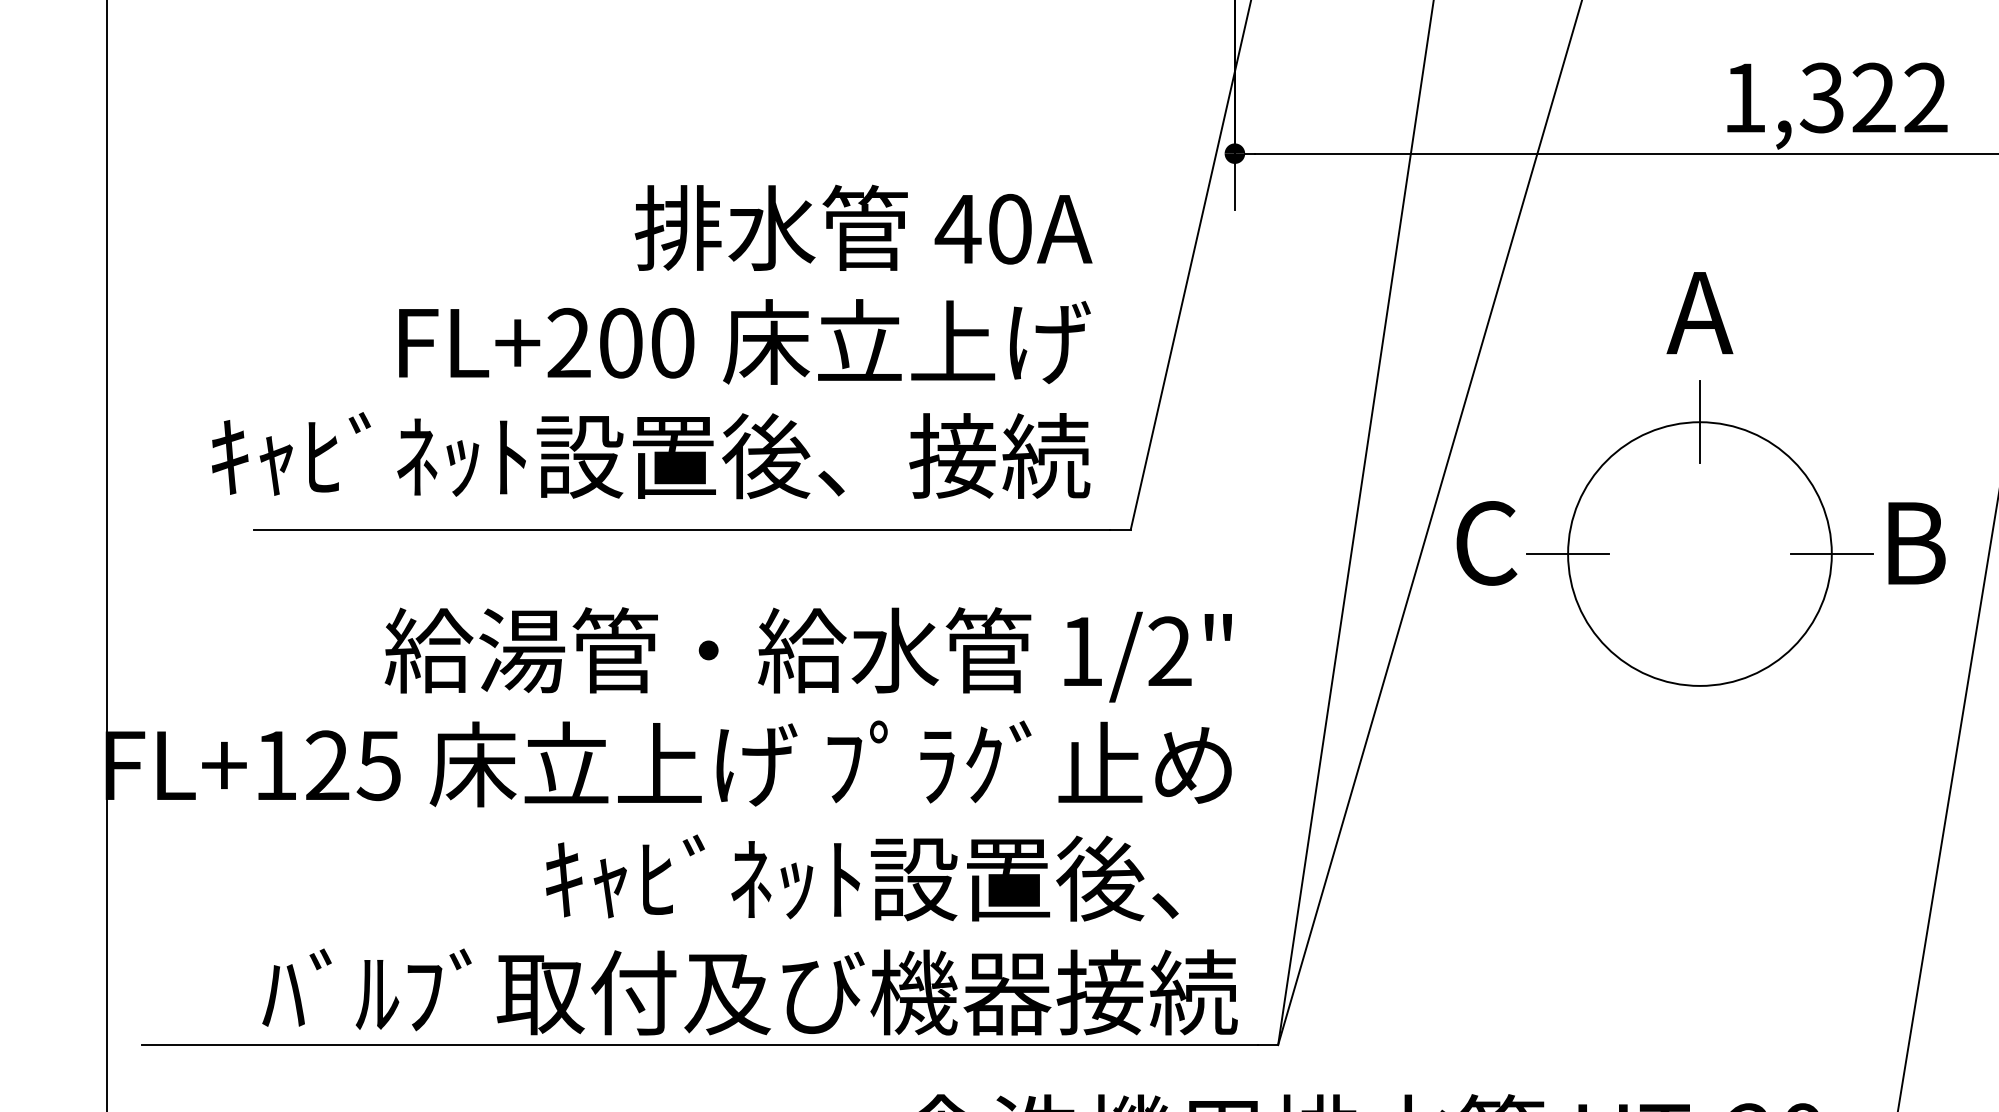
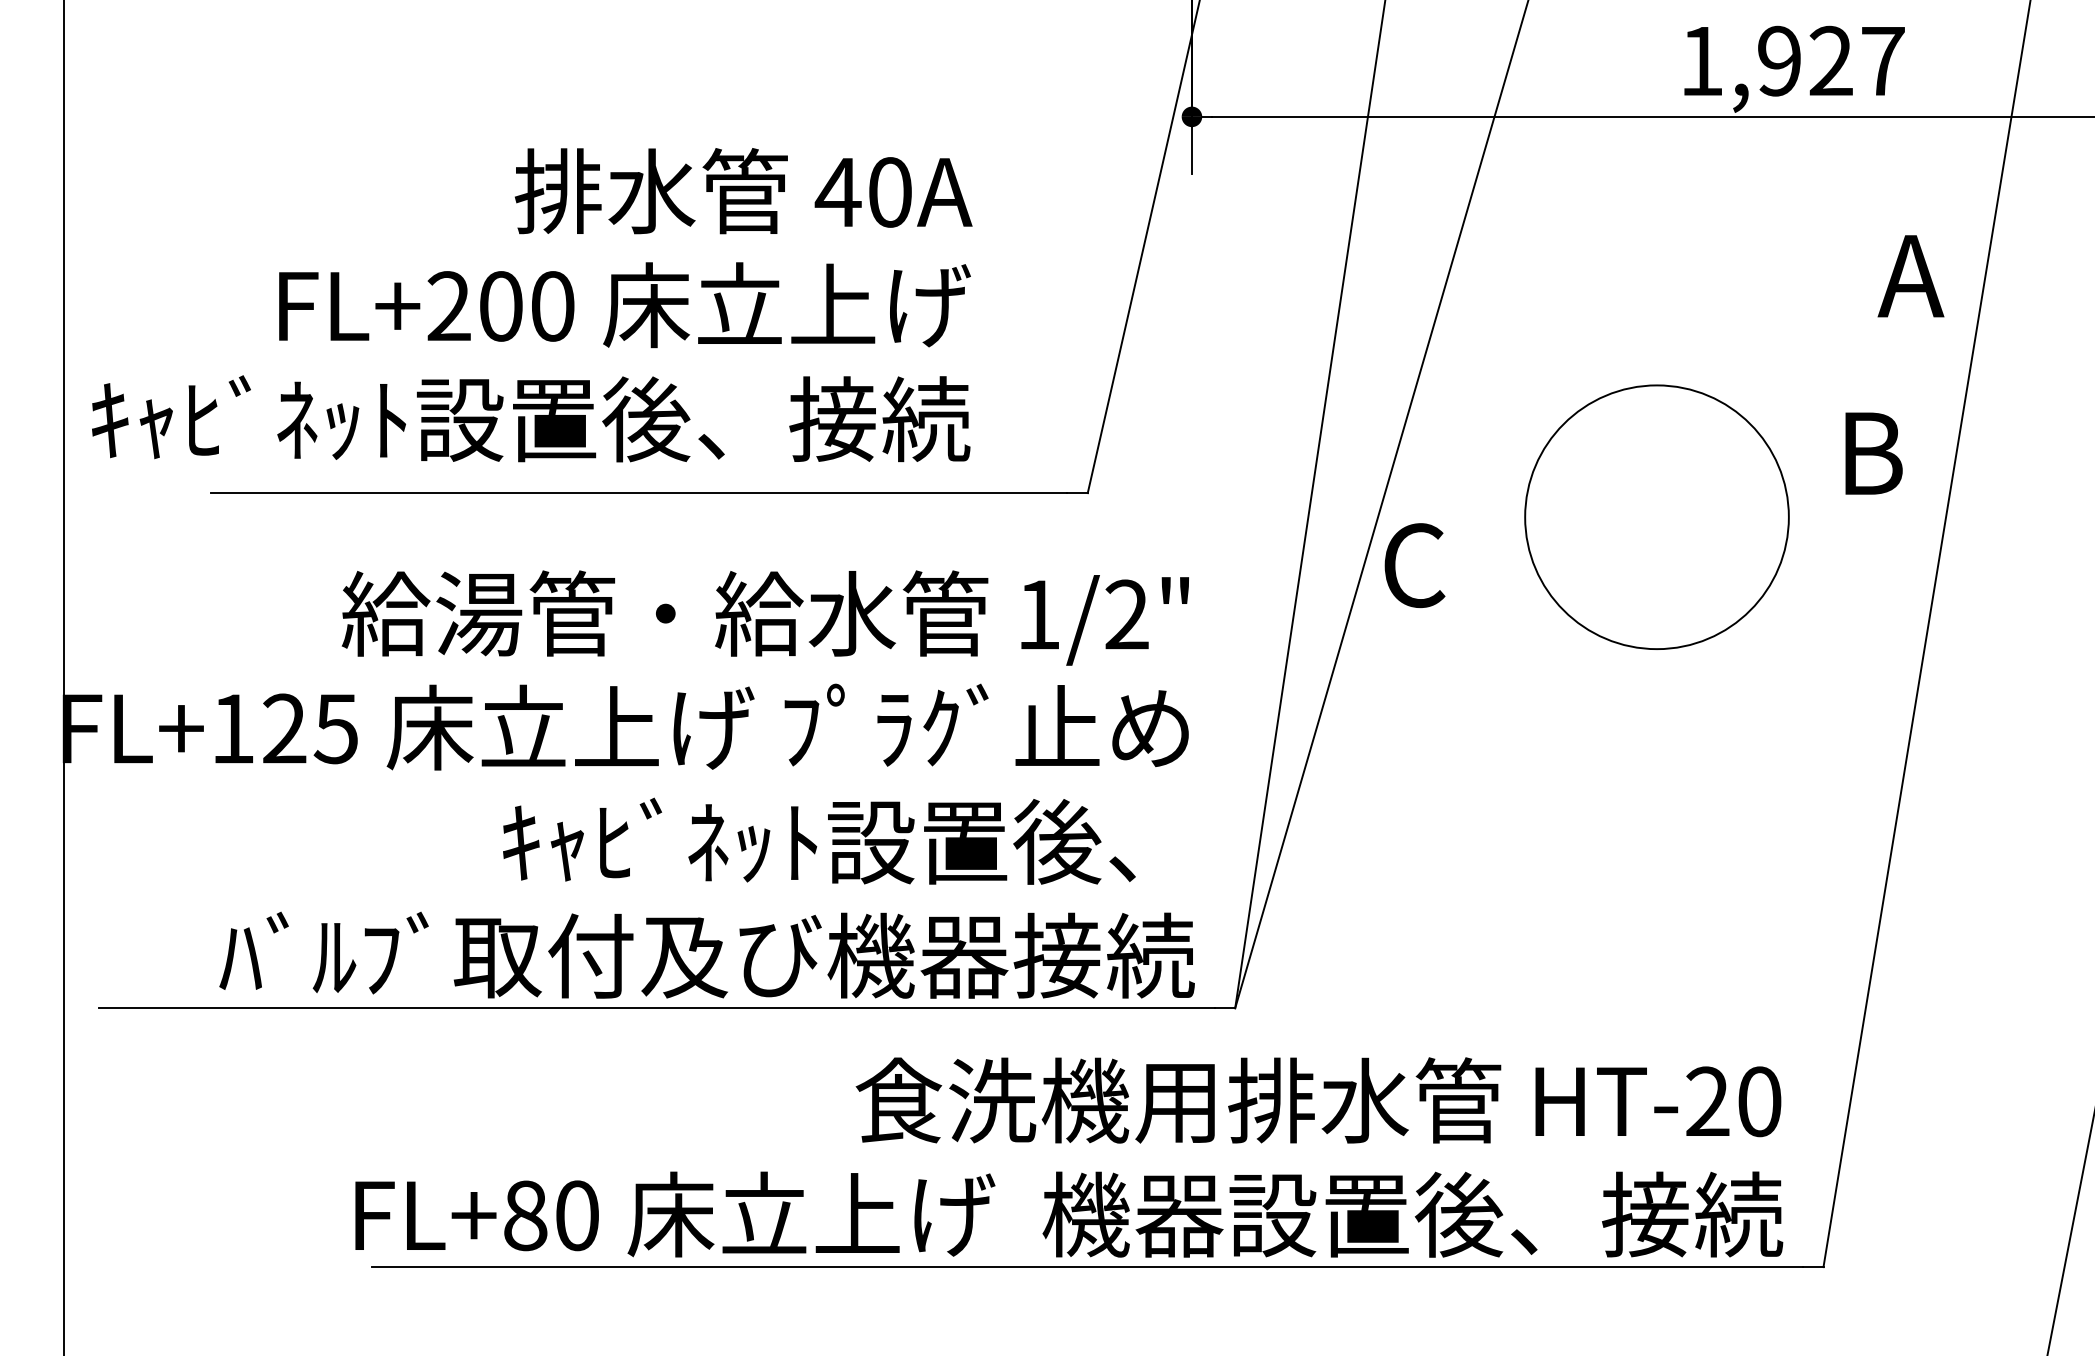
text: (1873, 97) -> (1830, 60), 1,322 -> 1,927
text: (1699, 313) -> (1910, 276), moved
text: (652, 342) -> (532, 305), moved
line: (1700, 422) -> (1657, 385), removed
text: (1486, 543) -> (1414, 565), moved
text: (1916, 543) -> (1873, 453), moved
line: (1568, 554) -> (1525, 517), removed
line: (1831, 554) -> (1788, 517), removed

